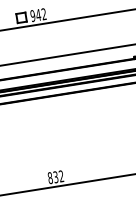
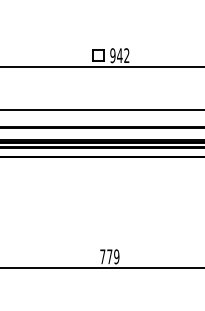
text: (55, 177) -> (109, 256), 832 -> 779

